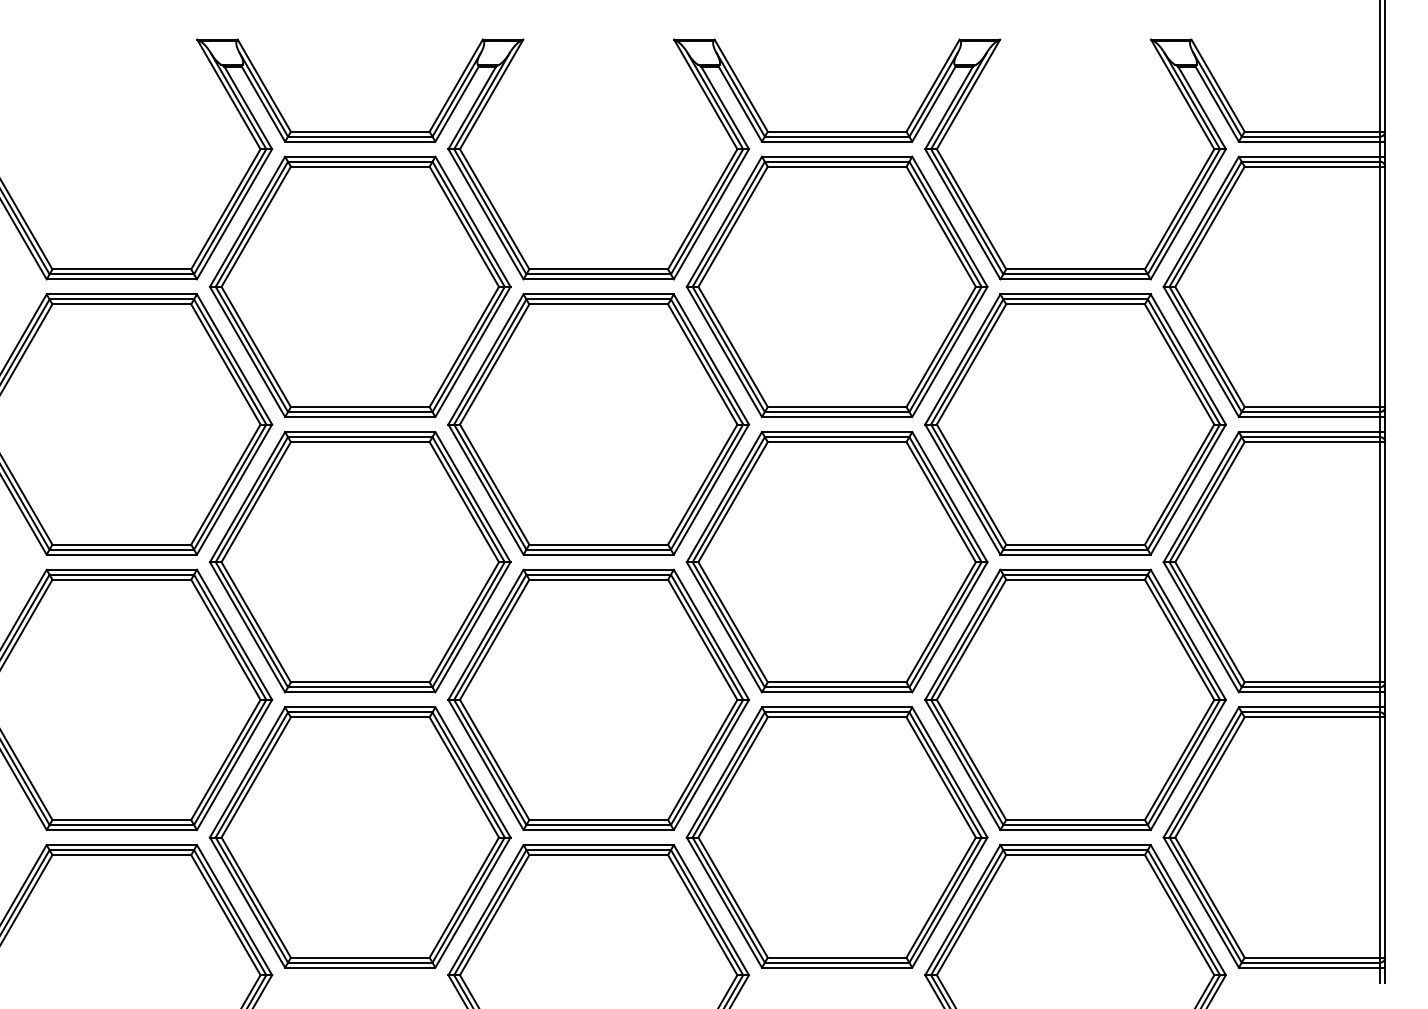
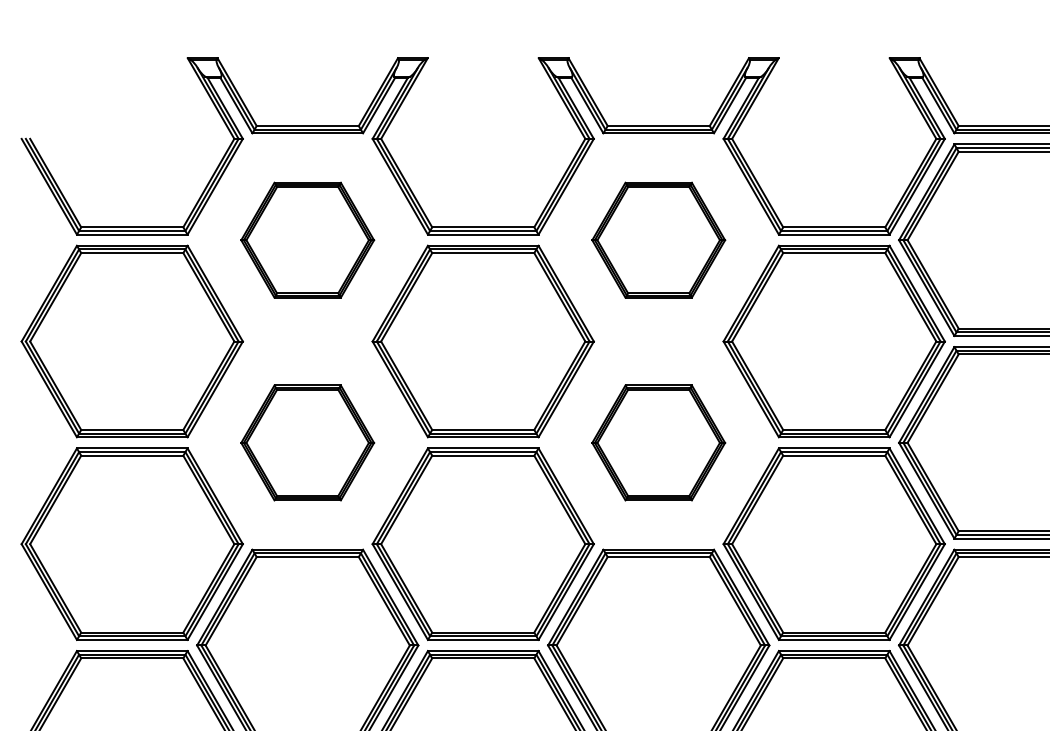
part: (359, 286) -> (307, 239), size x0.6
part: (836, 286) -> (658, 239), size x0.6
part: (359, 562) -> (307, 443), size x0.6
part: (836, 562) -> (658, 443), size x0.6

